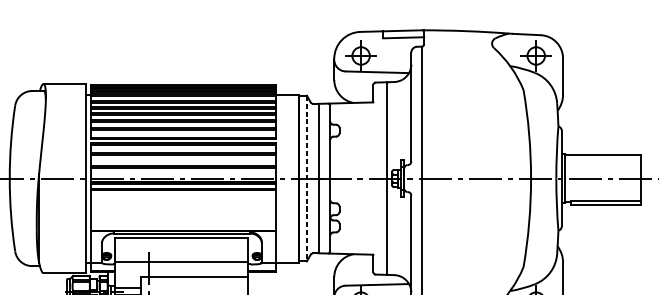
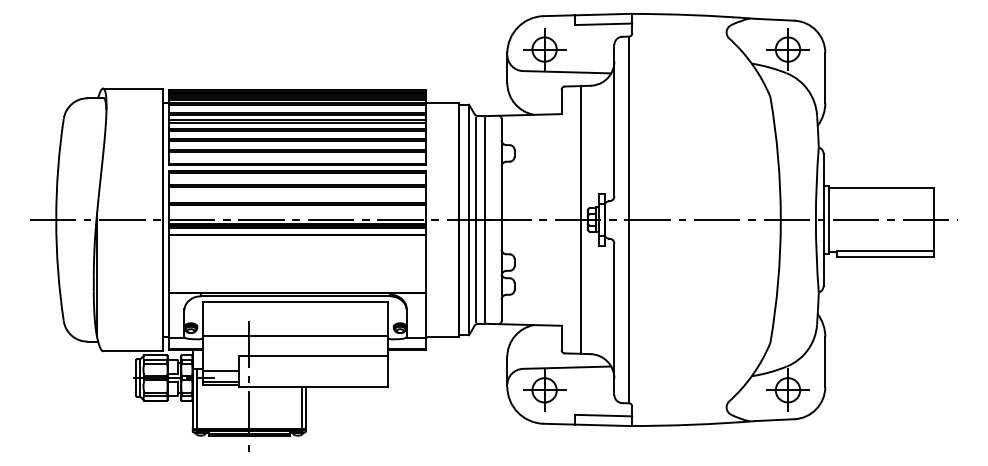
line: (307, 178) -> (469, 220), dashed -> solid
line: (312, 178) -> (476, 219), added

